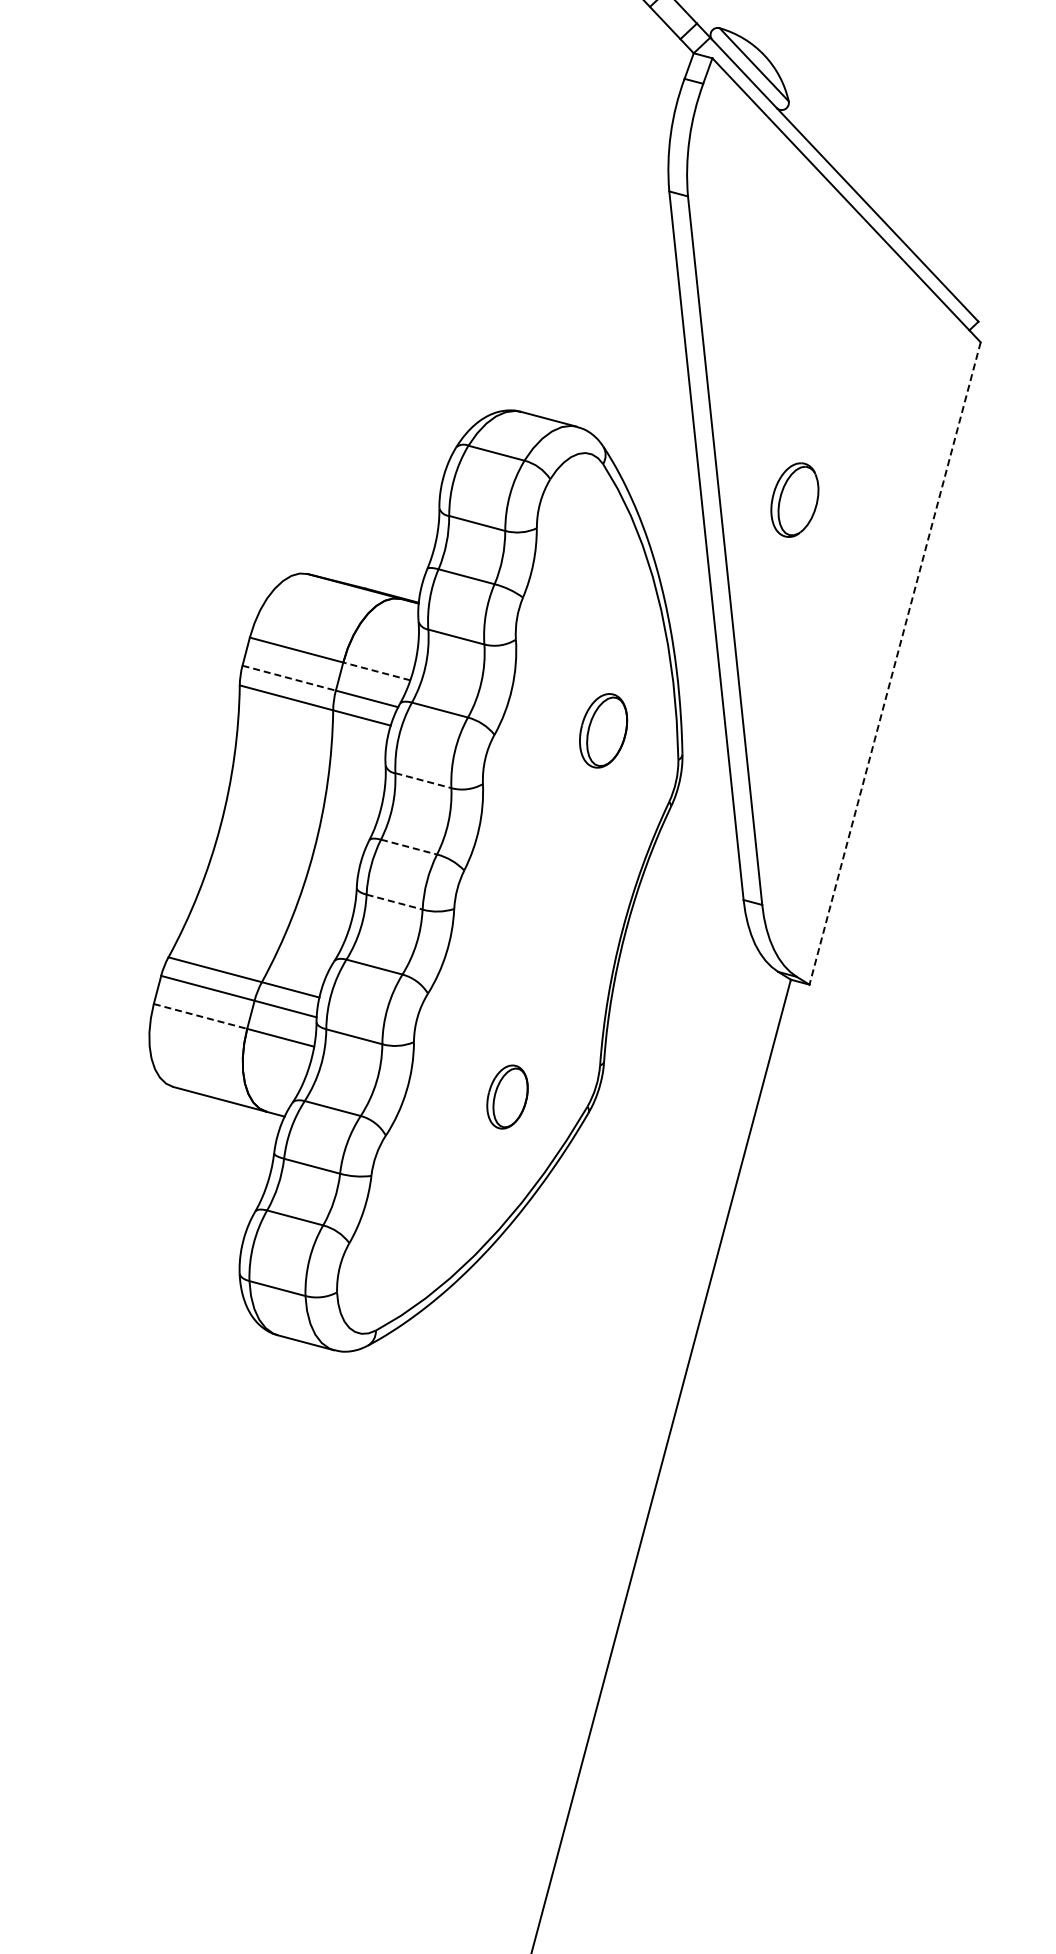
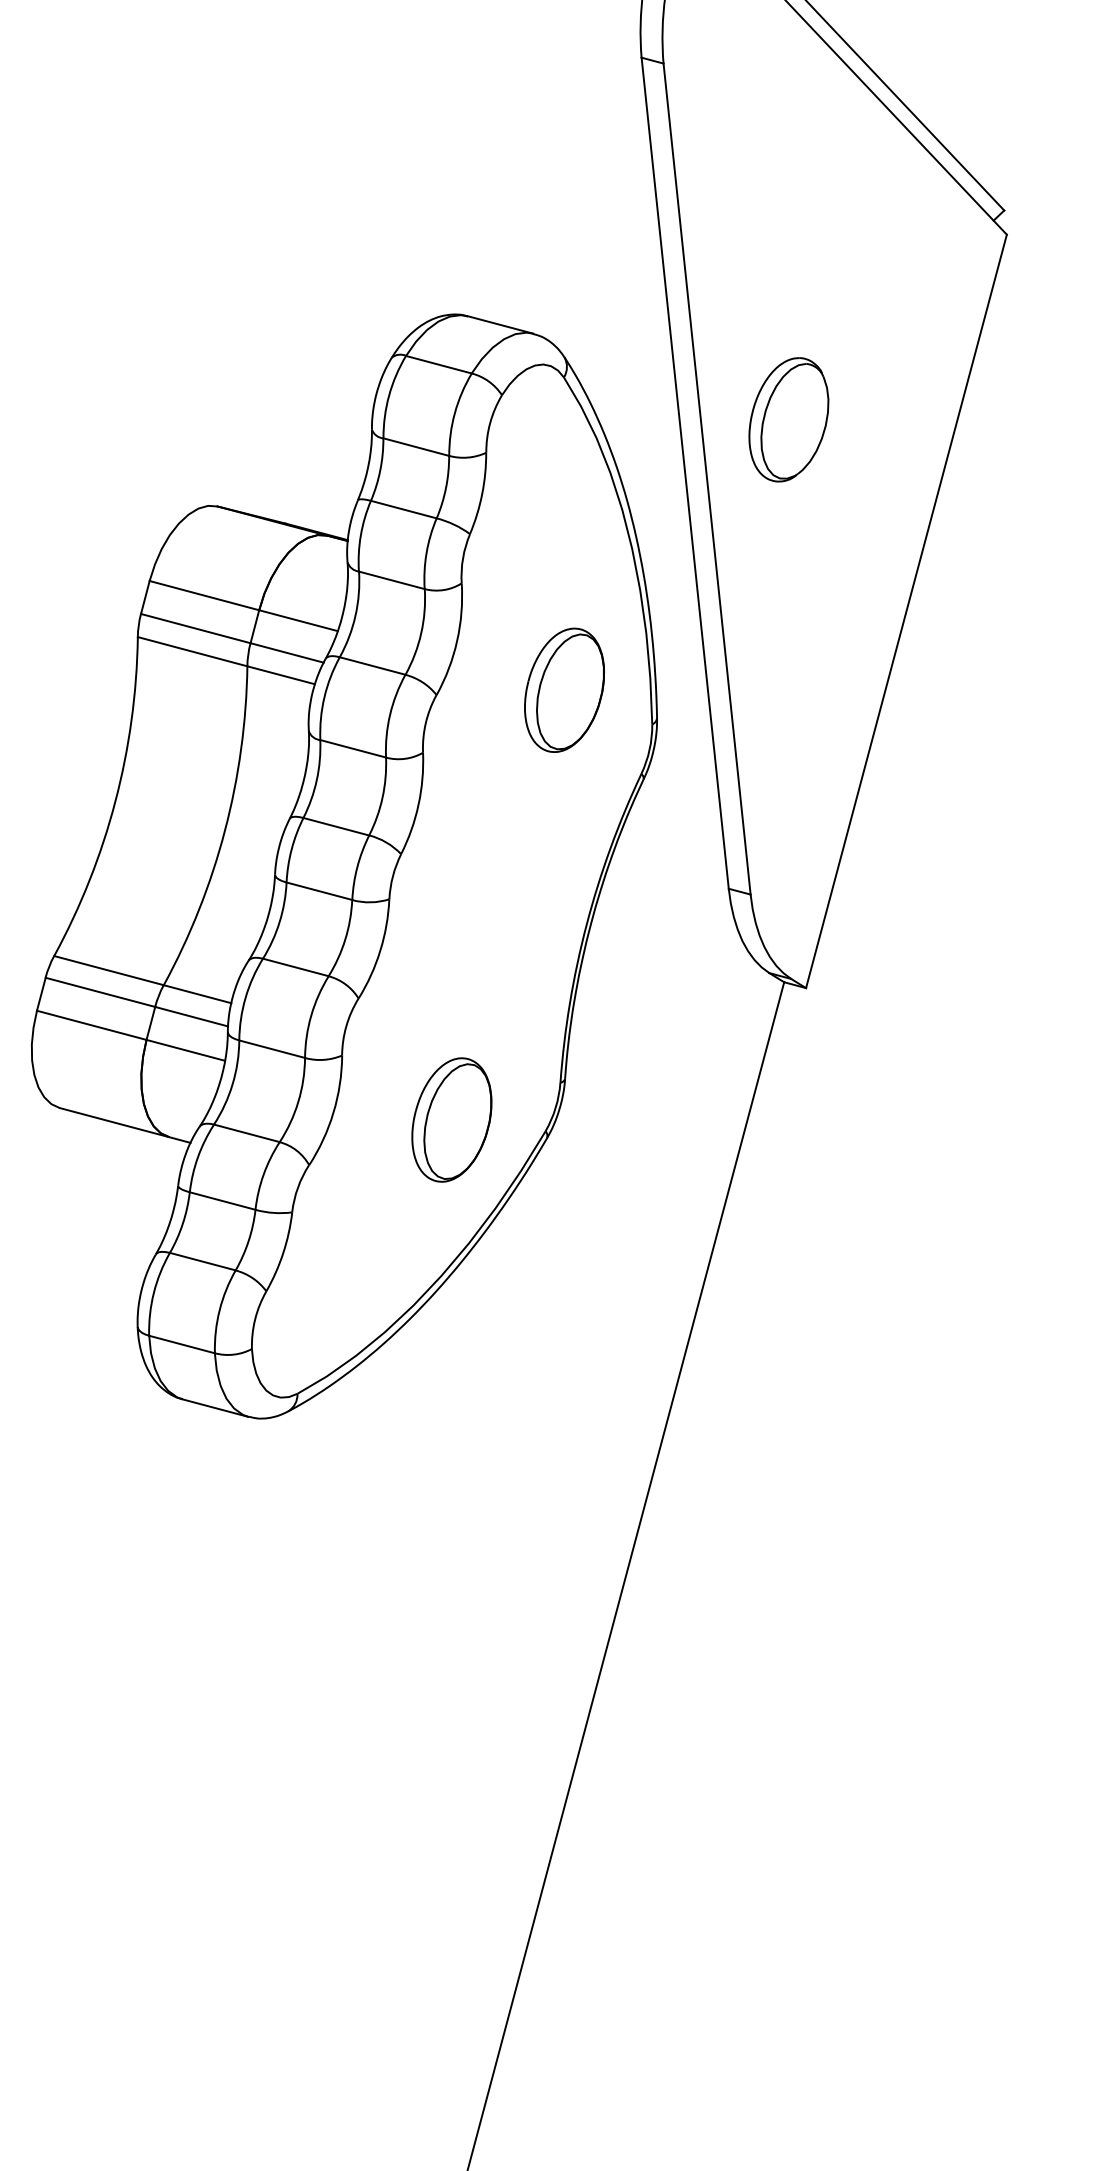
part: (794, 499) -> (788, 419), size x1.43
line: (894, 664) -> (905, 612), dashed -> solid
line: (376, 671) -> (298, 620), dashed -> solid
line: (289, 678) -> (196, 628), dashed -> solid
part: (603, 730) -> (564, 689), size x1.43
line: (423, 780) -> (353, 748), dashed -> solid
line: (409, 847) -> (336, 827), dashed -> solid
line: (395, 902) -> (320, 891), dashed -> solid
line: (201, 1016) -> (92, 1025), dashed -> solid
part: (507, 1096) -> (451, 1119), size x1.67

